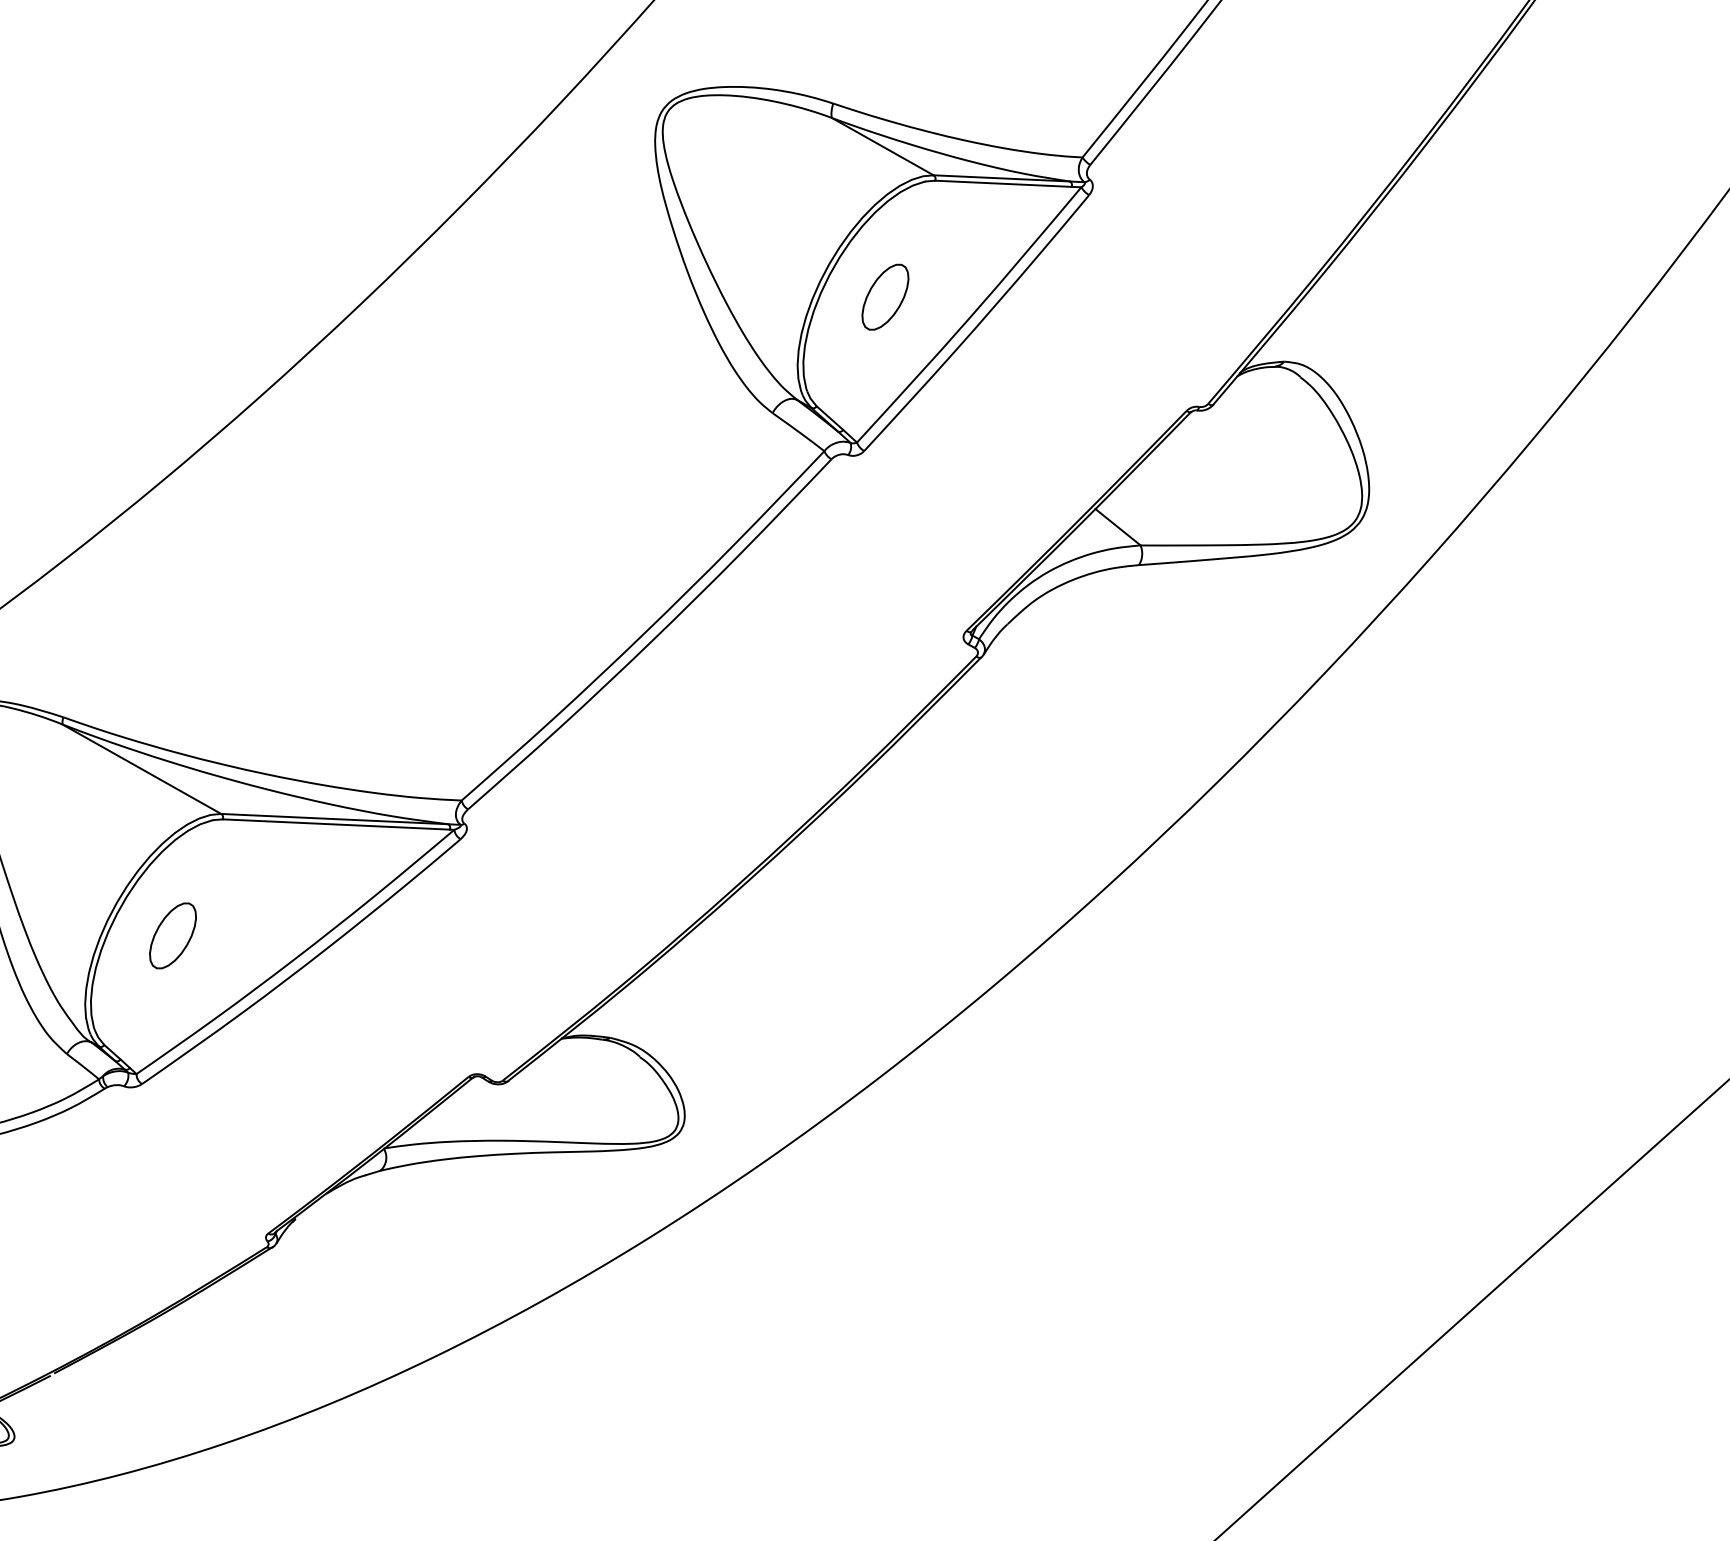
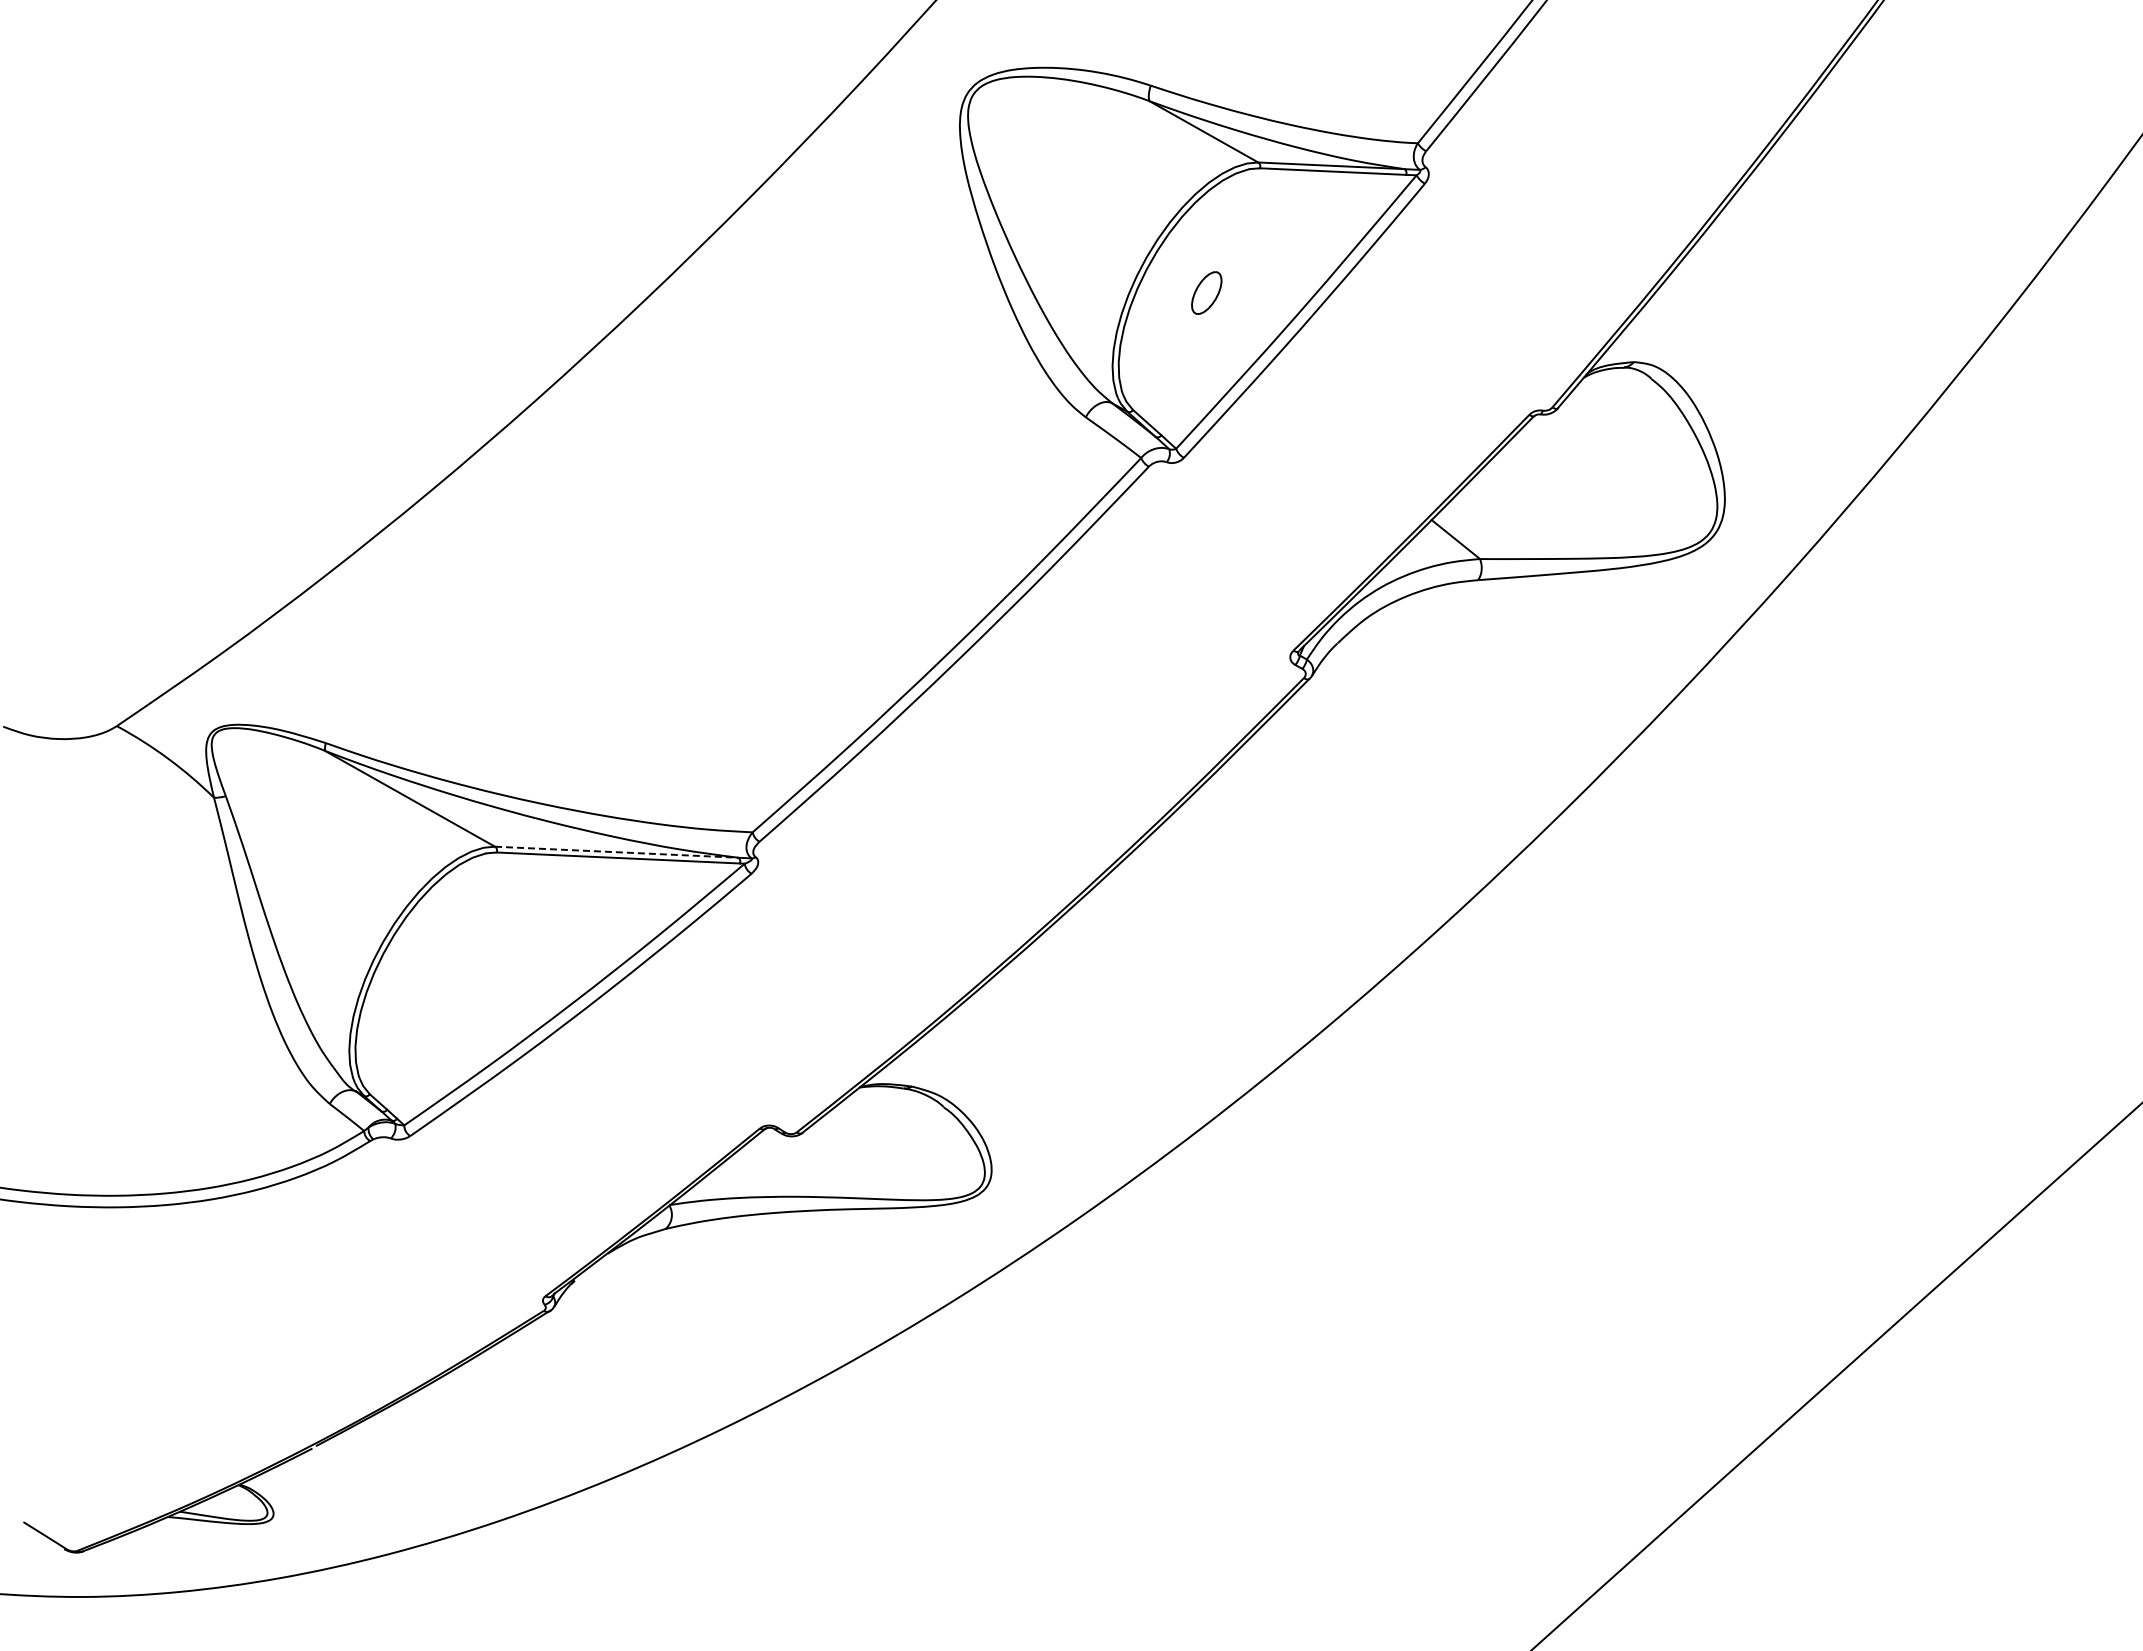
part: (885, 296) -> (1206, 292), size x0.6
line: (334, 819) -> (616, 852), solid -> dashed
part: (172, 935) -> (442, 976), removed

